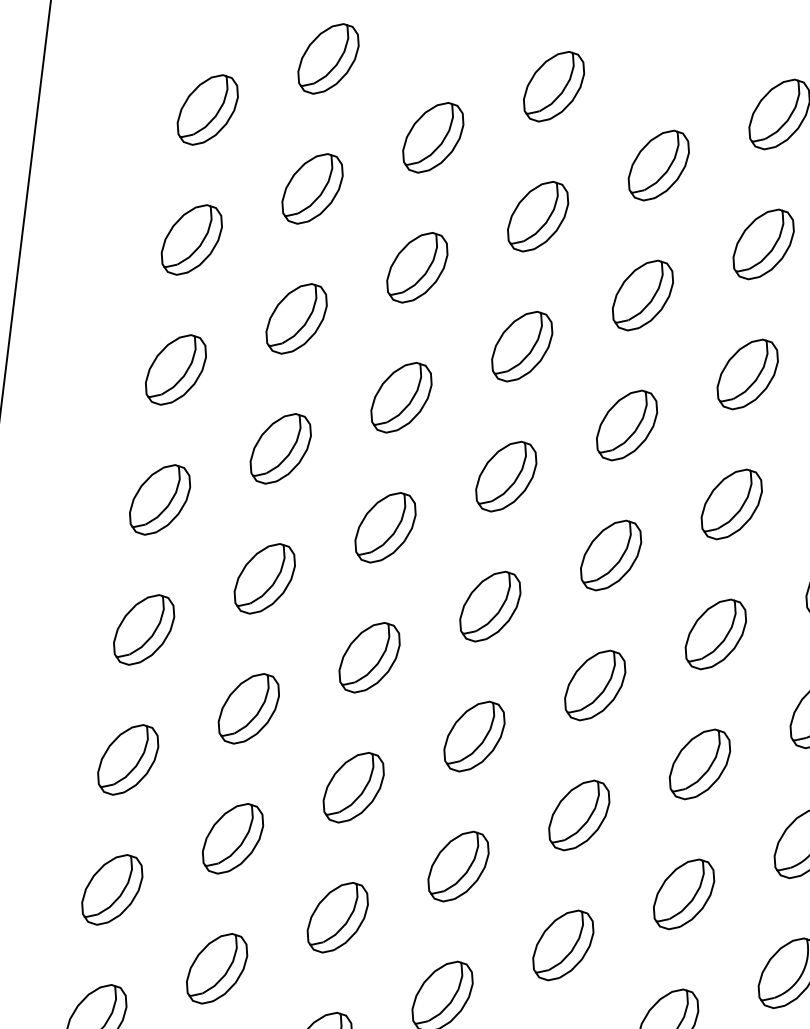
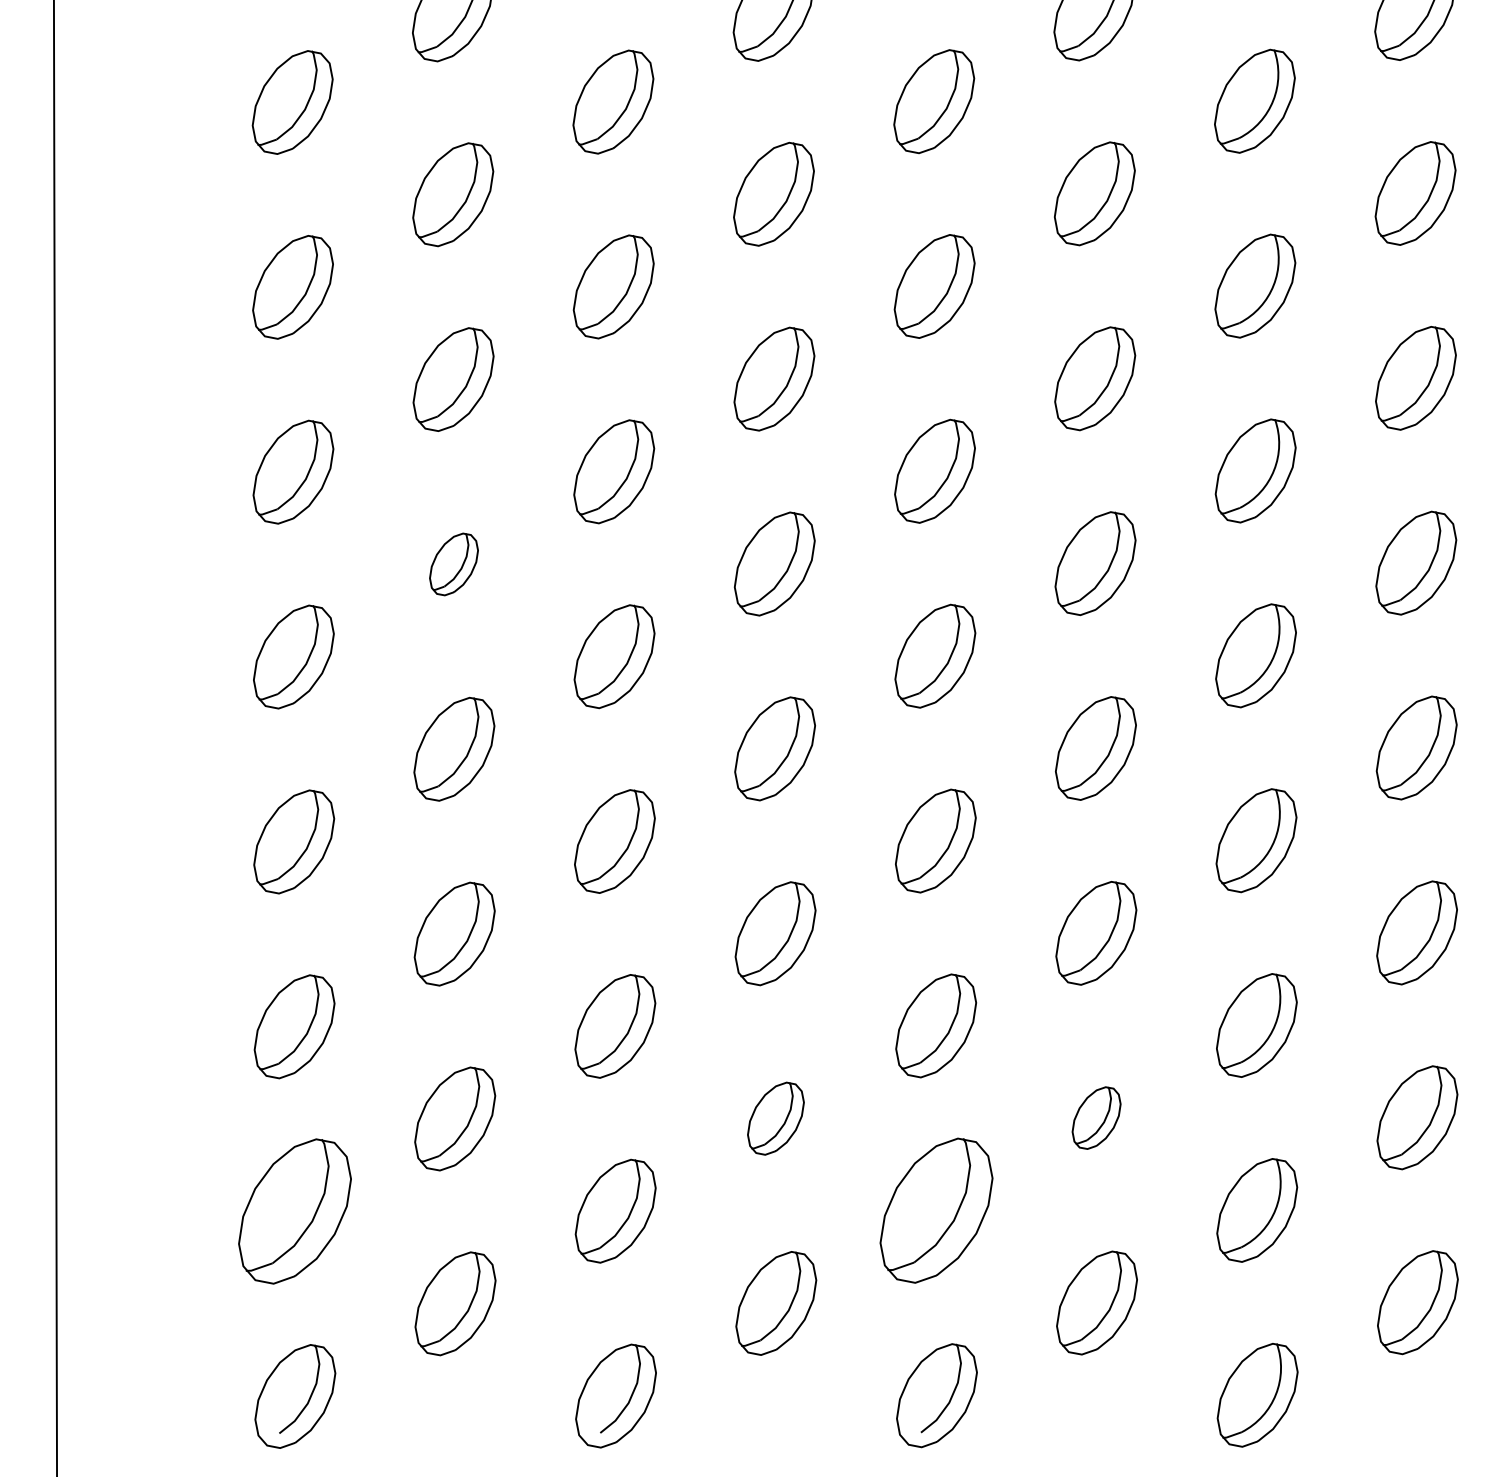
part: (280, 448) -> (453, 564), size x0.6
part: (458, 866) -> (775, 1118), size x0.7
part: (111, 889) -> (294, 1211), size x1.4
part: (683, 893) -> (1096, 1117), size x0.6
part: (563, 945) -> (936, 1210), size x1.4

